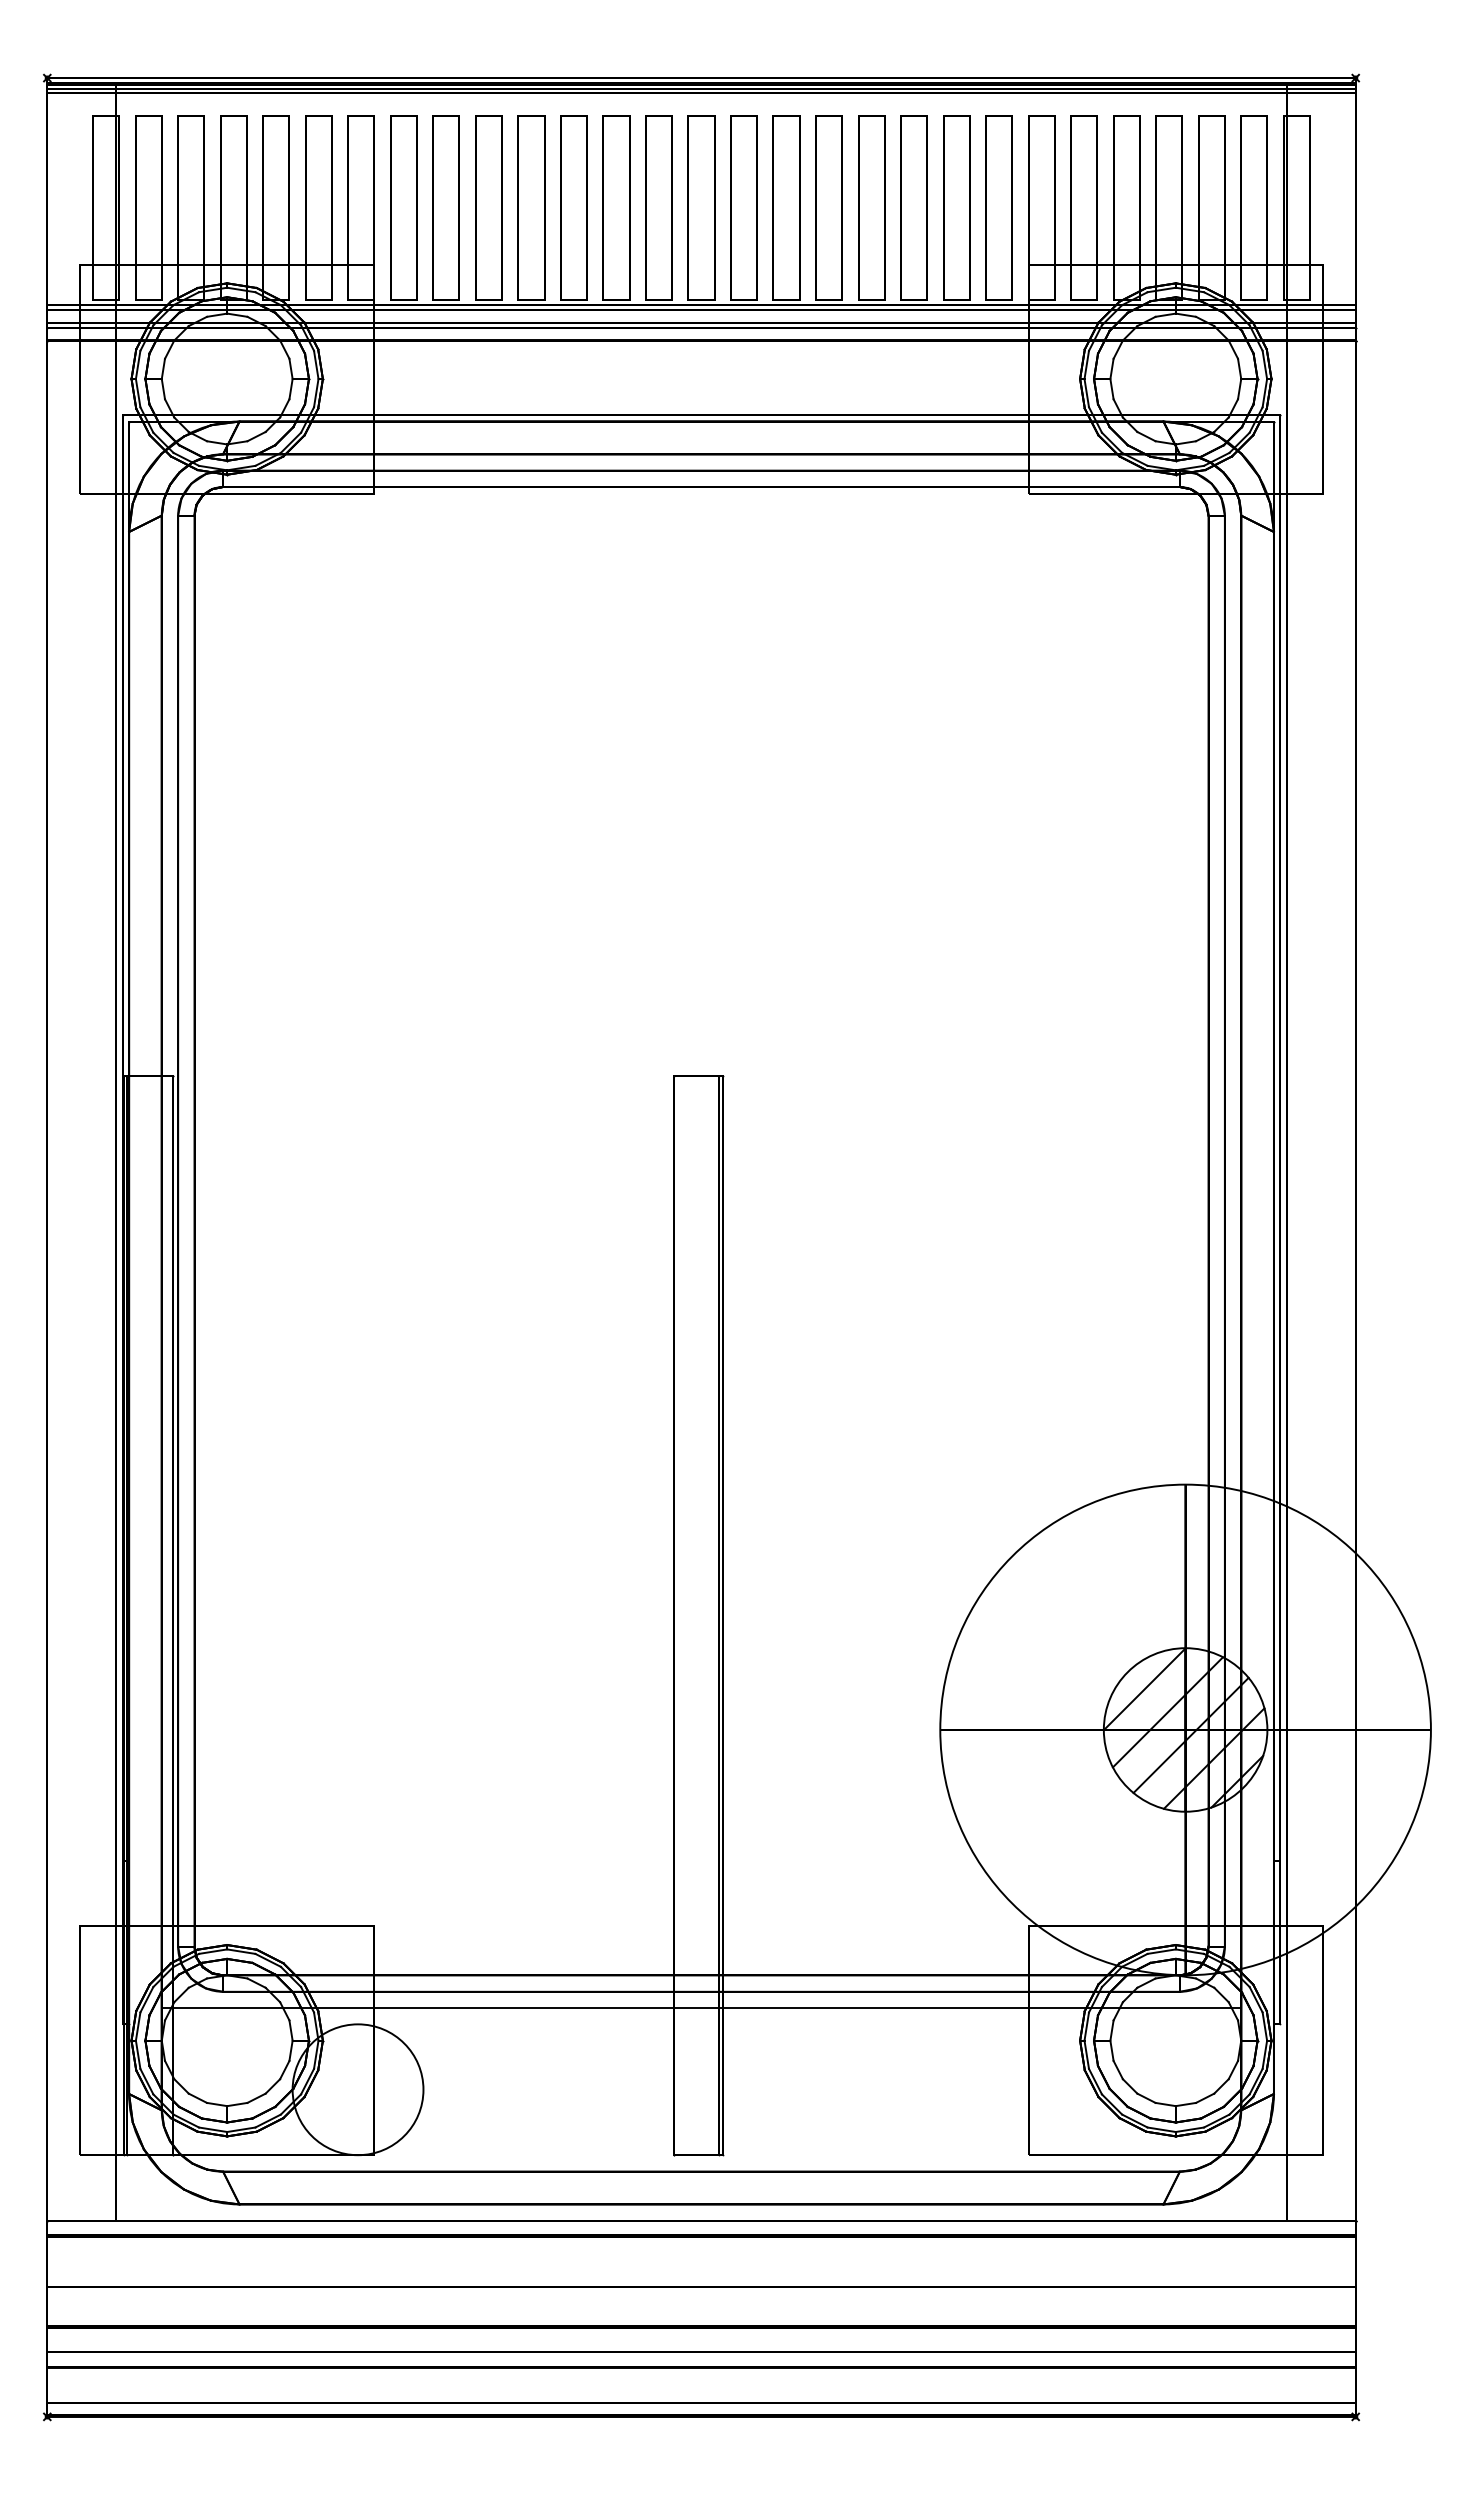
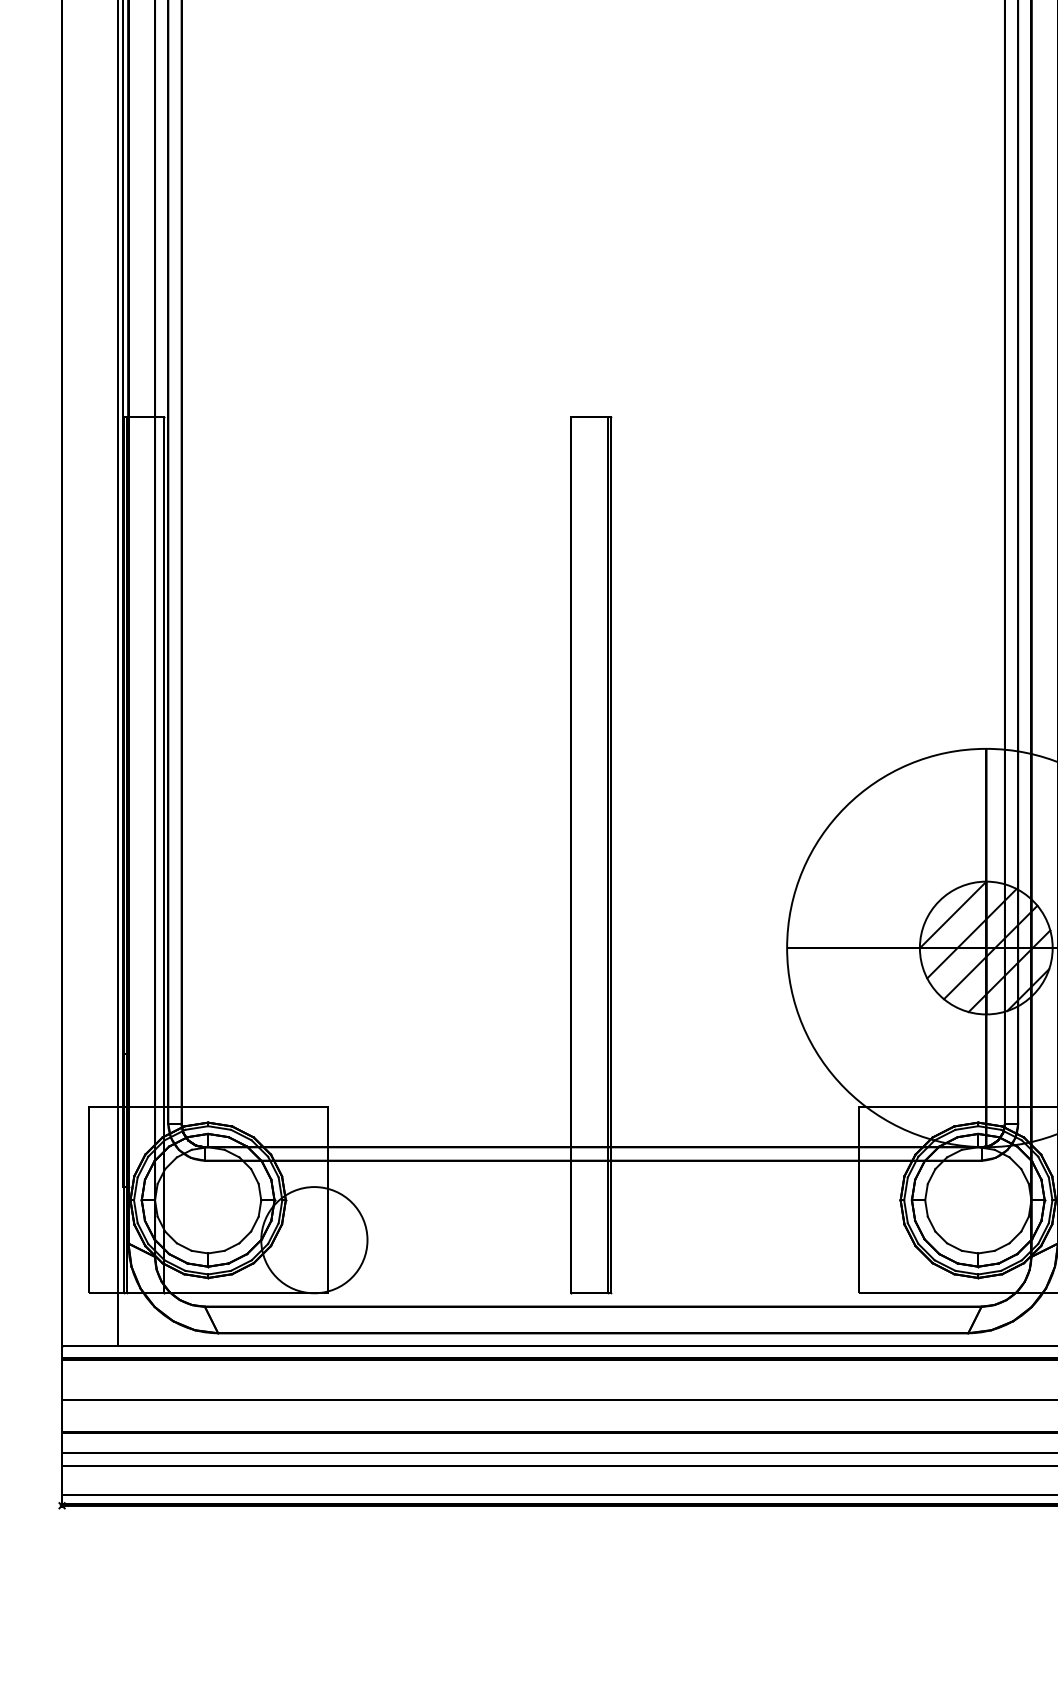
line: (701, 2008) -> (593, 1174), removed

